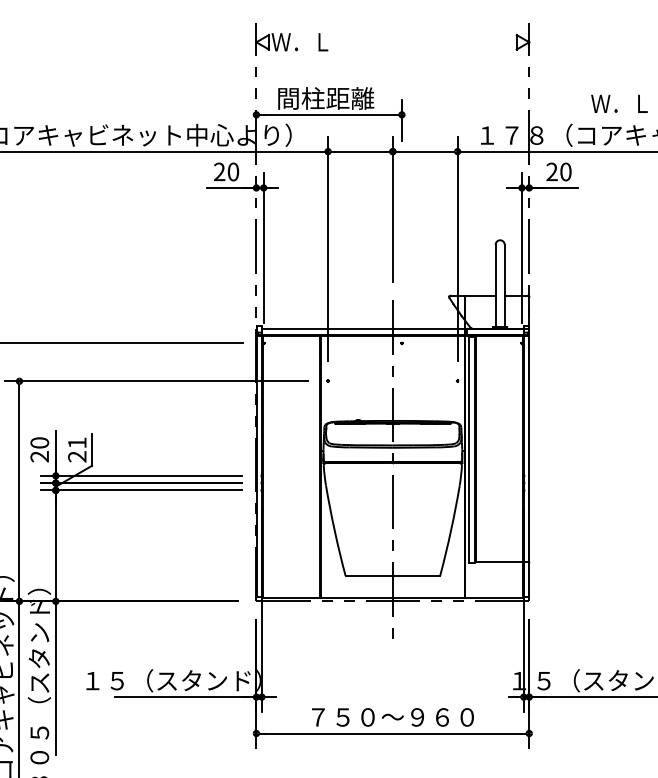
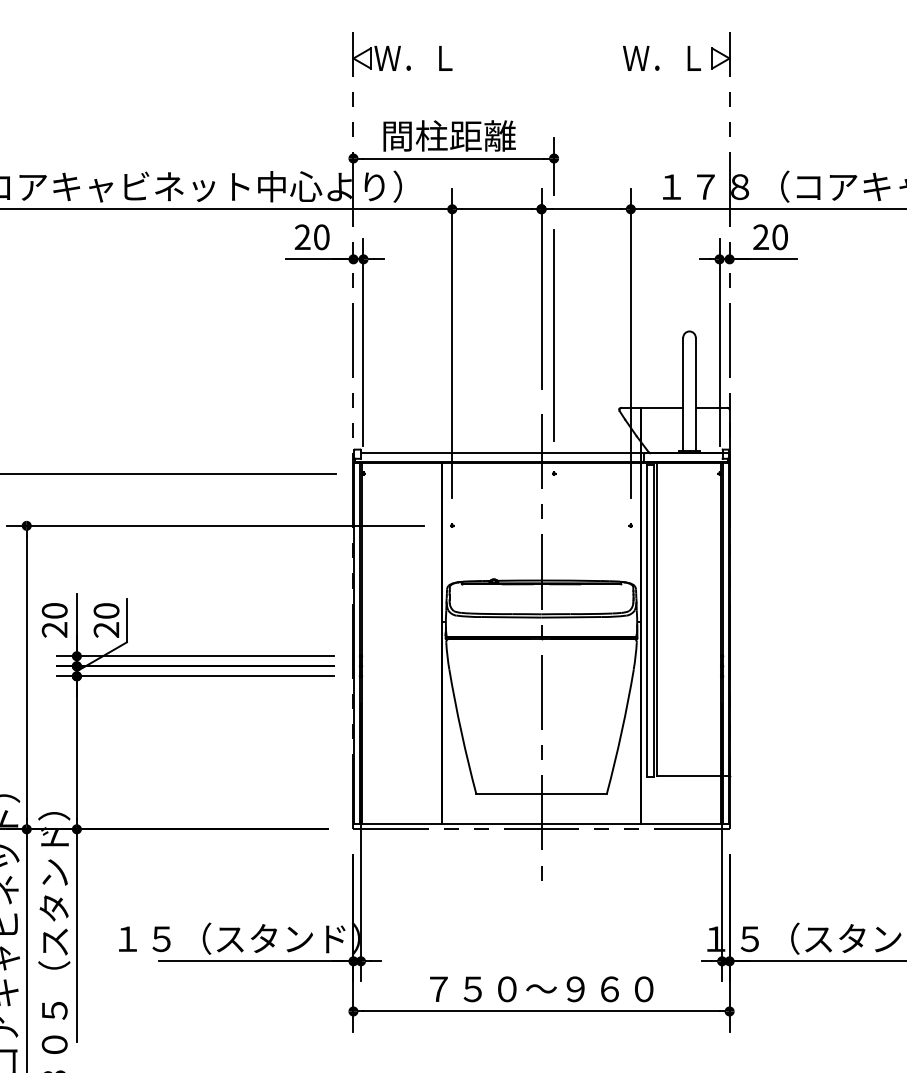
text: (619, 103) -> (661, 58), moved
line: (402, 243) -> (554, 335), added
text: (77, 442) -> (106, 610), 21 -> 20

